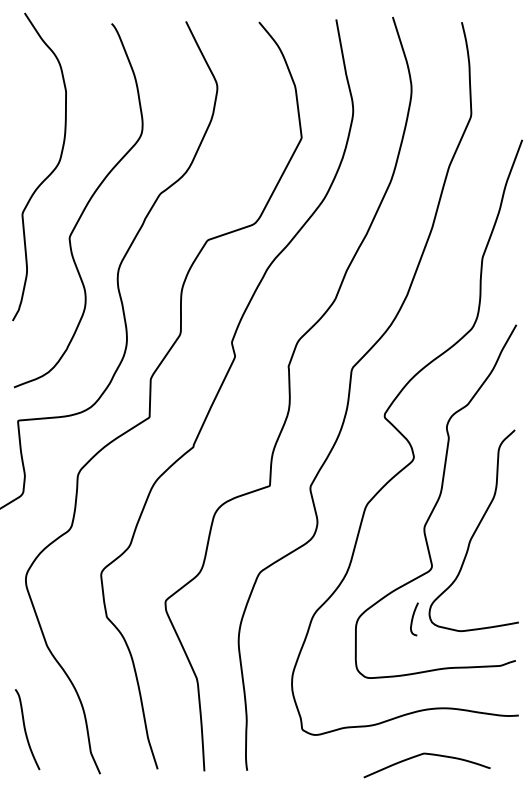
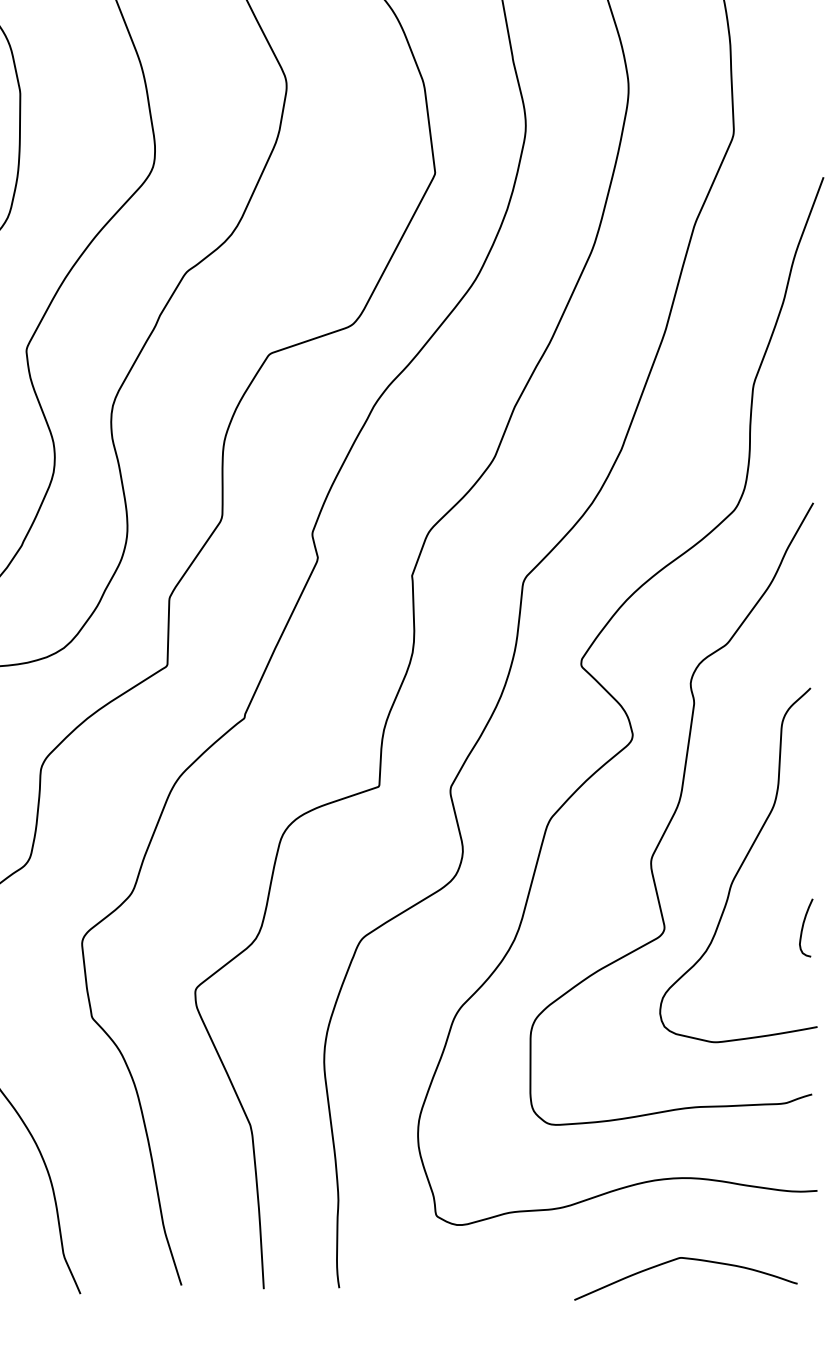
curve: (413, 619) -> (804, 928), moved
curve: (430, 755) -> (691, 1261), moved

